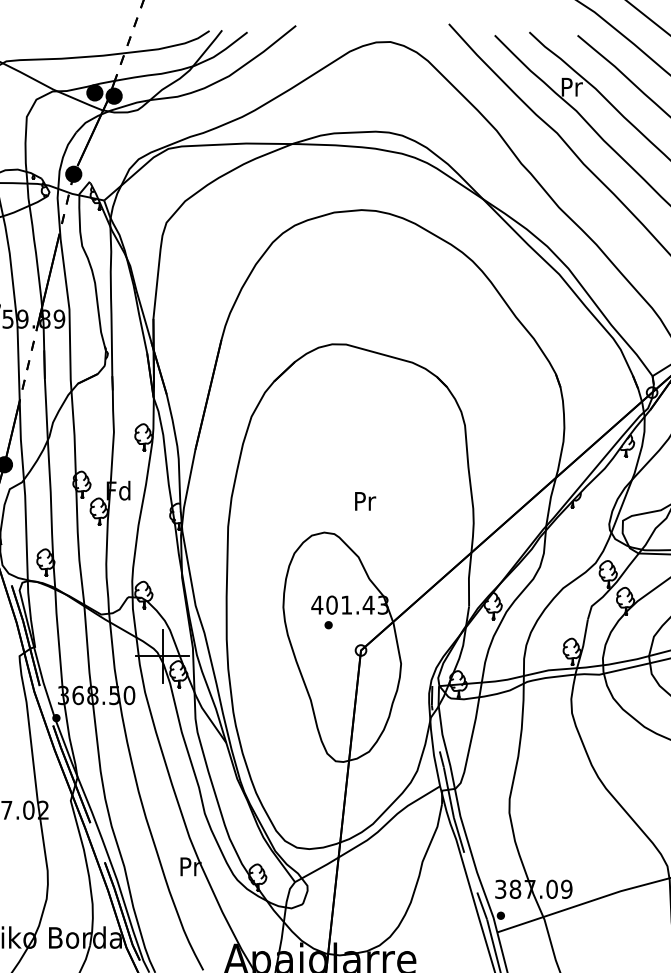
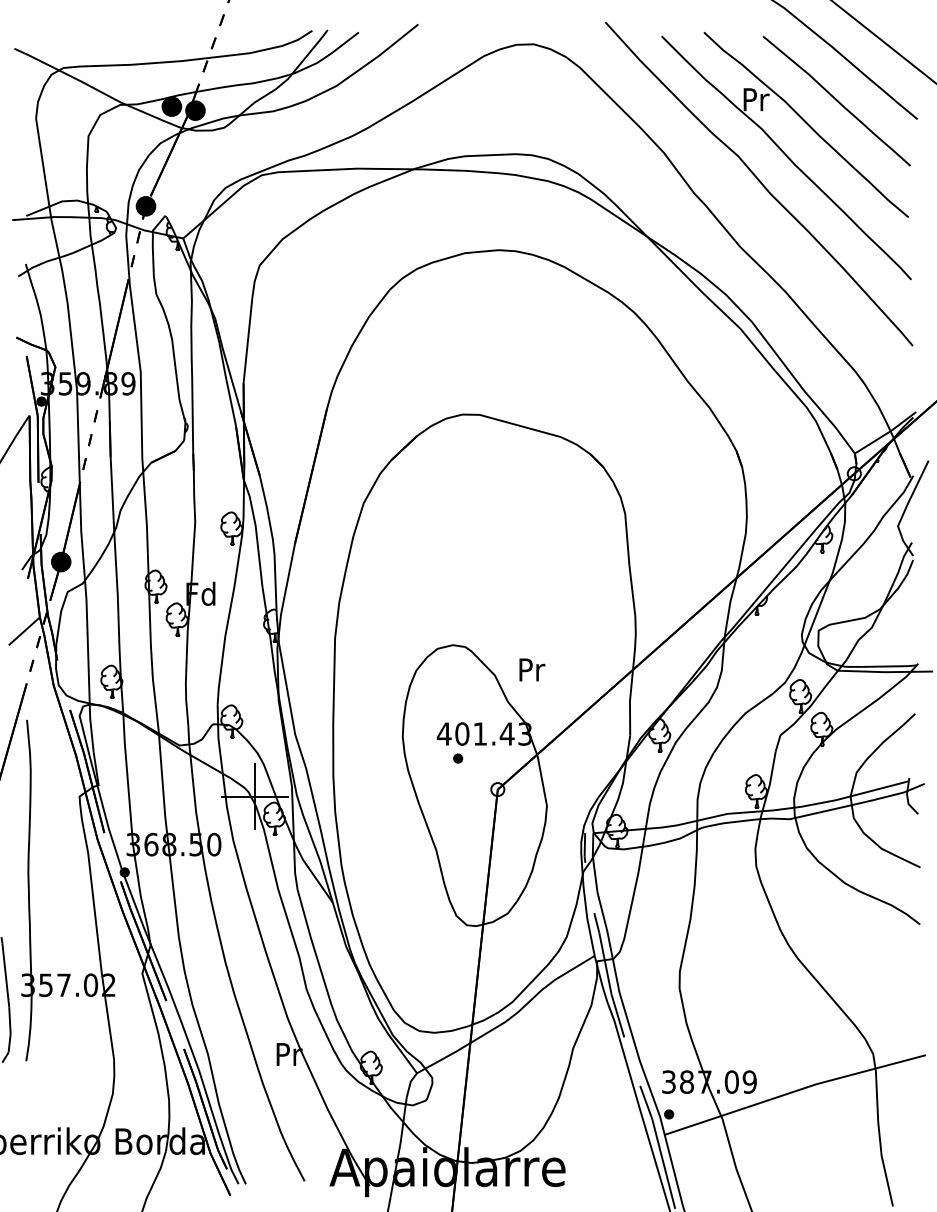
text: (365, 501) -> (532, 669), moved

